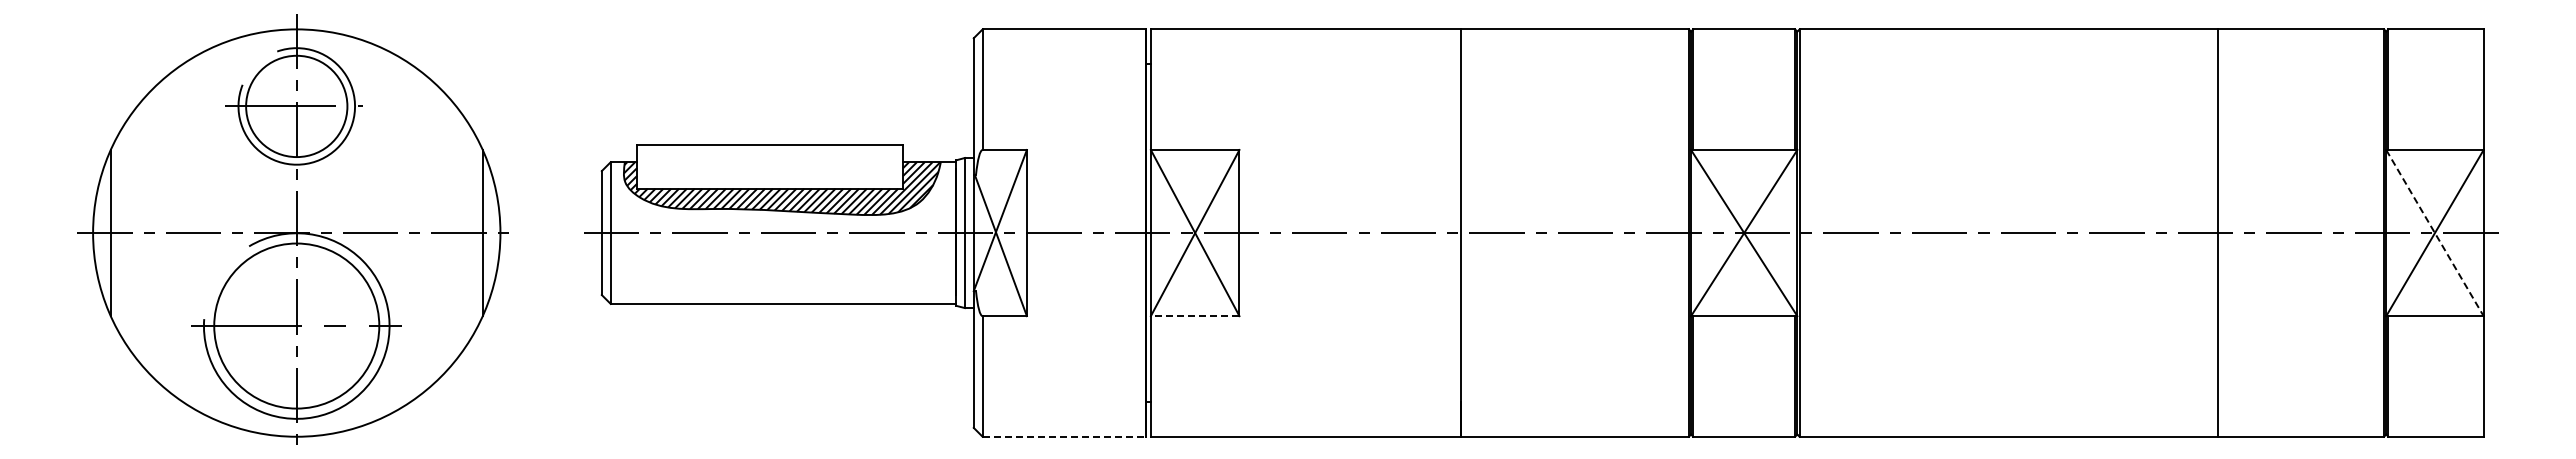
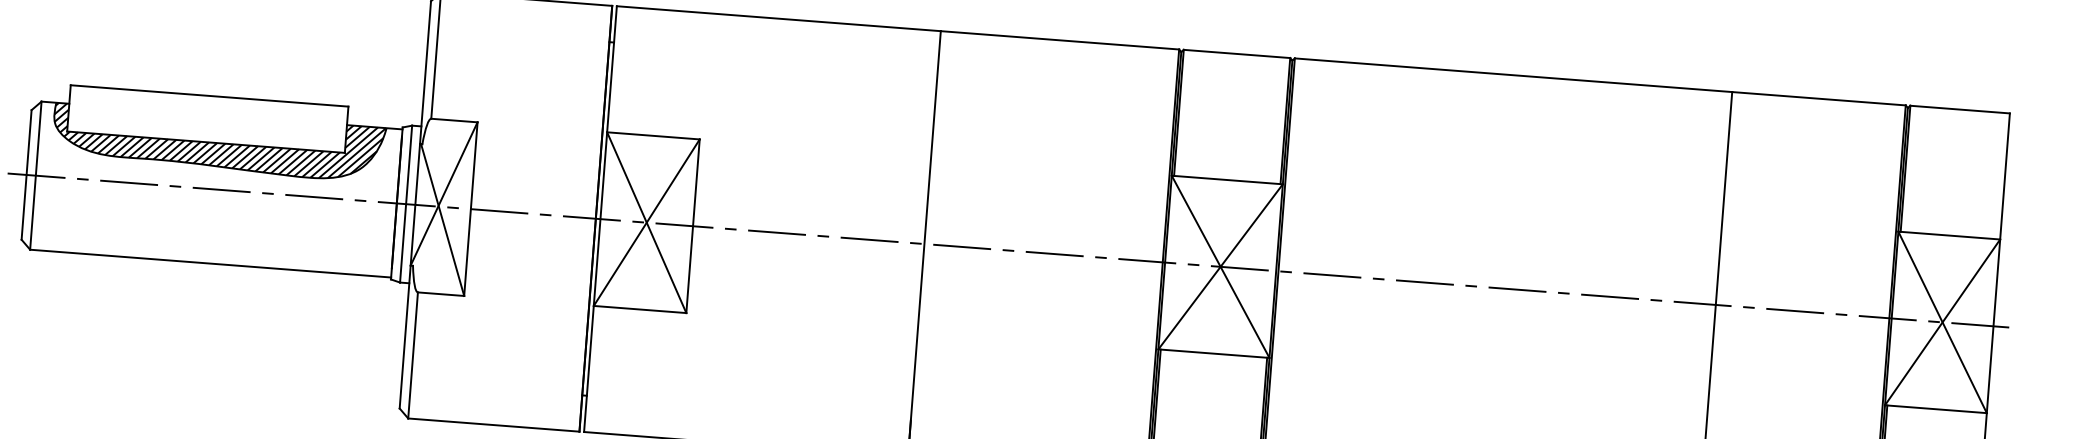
line: (2435, 233) -> (1943, 322), dashed -> solid
line: (1194, 316) -> (639, 309), dashed -> solid
line: (1064, 436) -> (493, 424), dashed -> solid

